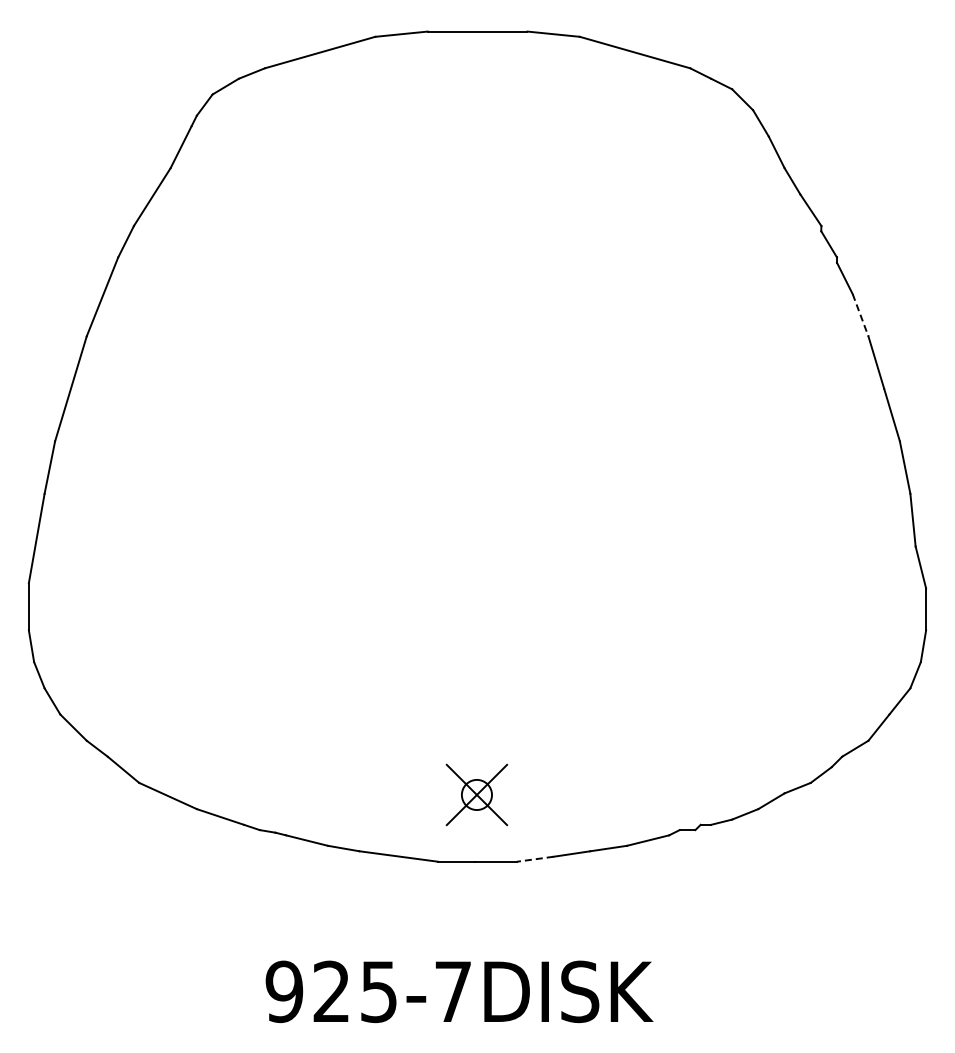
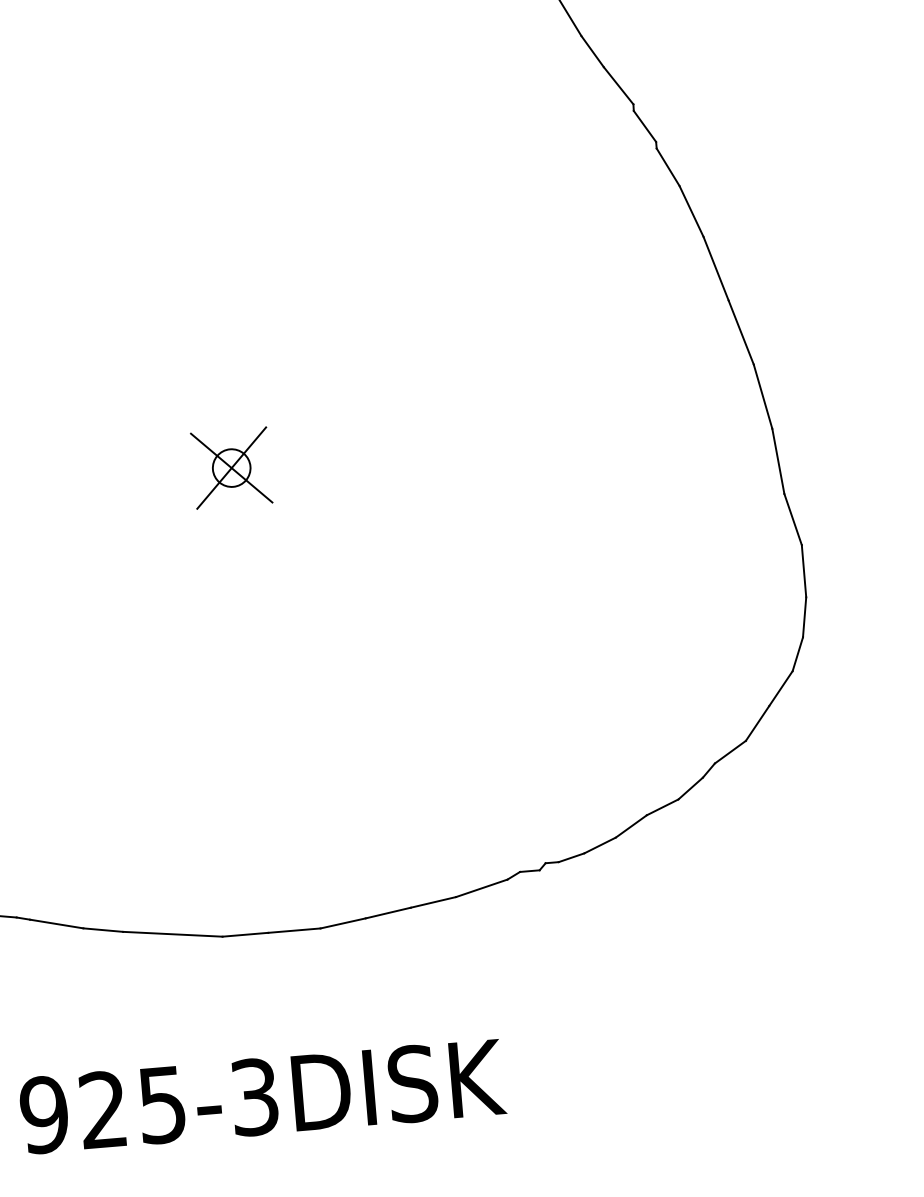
line: (860, 315) -> (691, 211), dashed -> solid
part: (476, 794) -> (231, 467), moved
line: (535, 859) -> (343, 923), dashed -> solid
text: (453, 991) -> (255, 1096), 925-7DISK -> 925-3DISK

